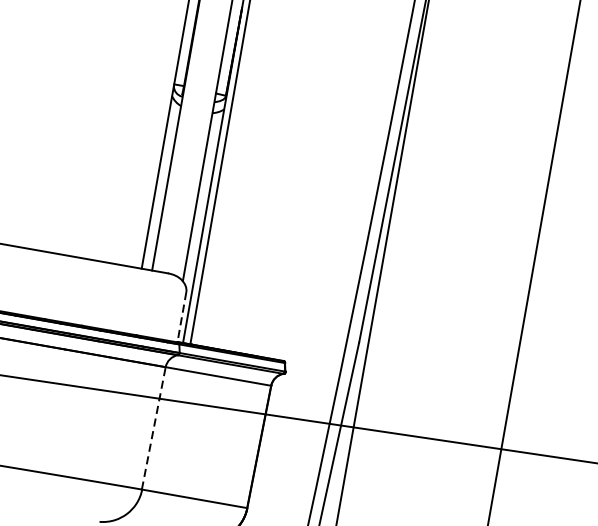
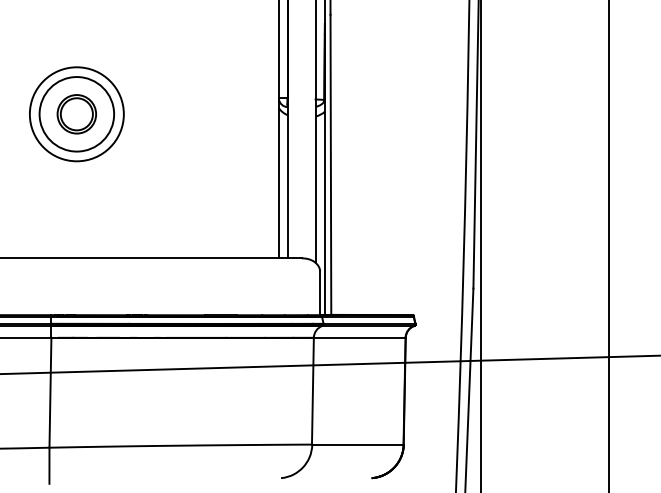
line: (182, 317) -> (320, 293), dashed -> solid
line: (153, 427) -> (312, 390), dashed -> solid

